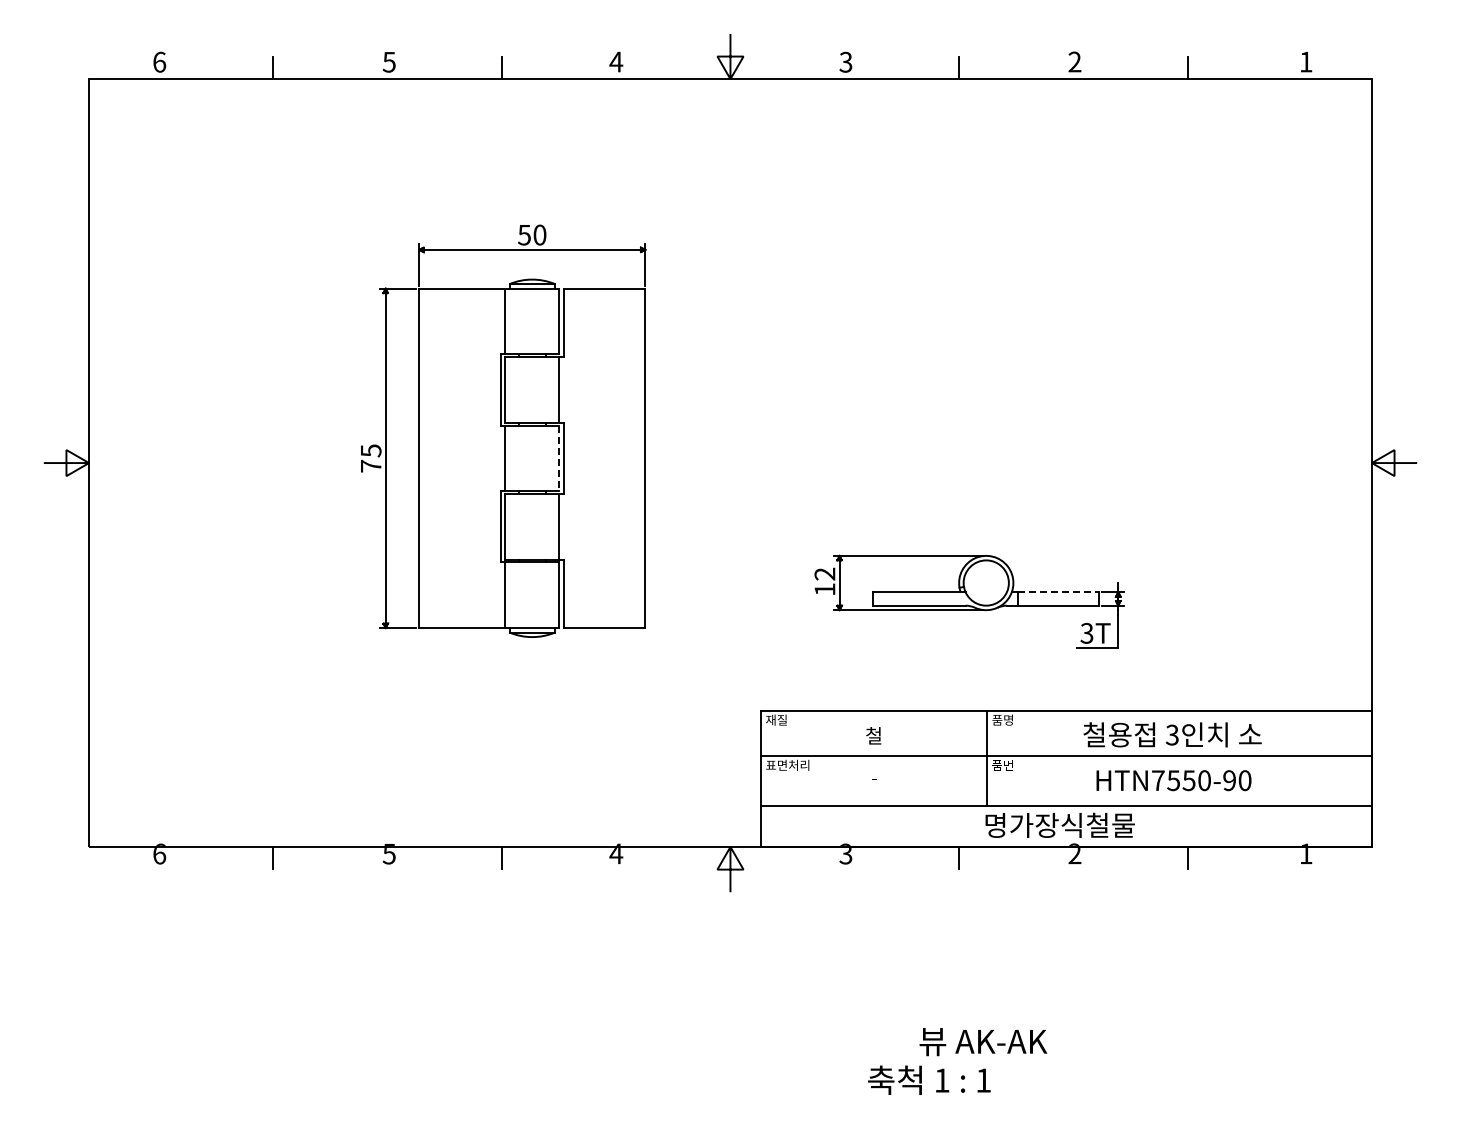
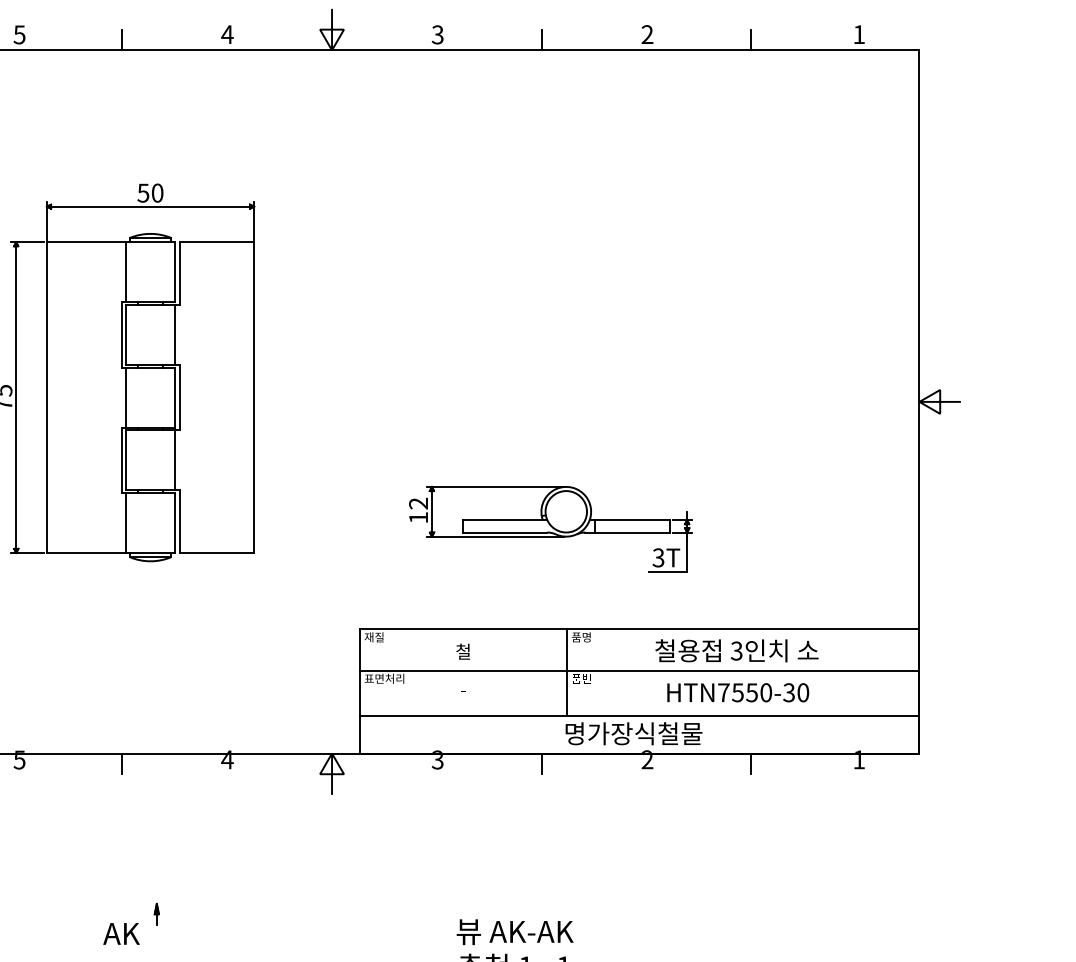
line: (559, 458) -> (175, 397), dashed -> solid
line: (1058, 592) -> (632, 520), dashed -> solid
text: (1229, 780) -> (789, 692), HTN7550-90 -> HTN7550-30
part: (511, 1032) -> (131, 923), added
text: (983, 1042) -> (515, 932), moved

